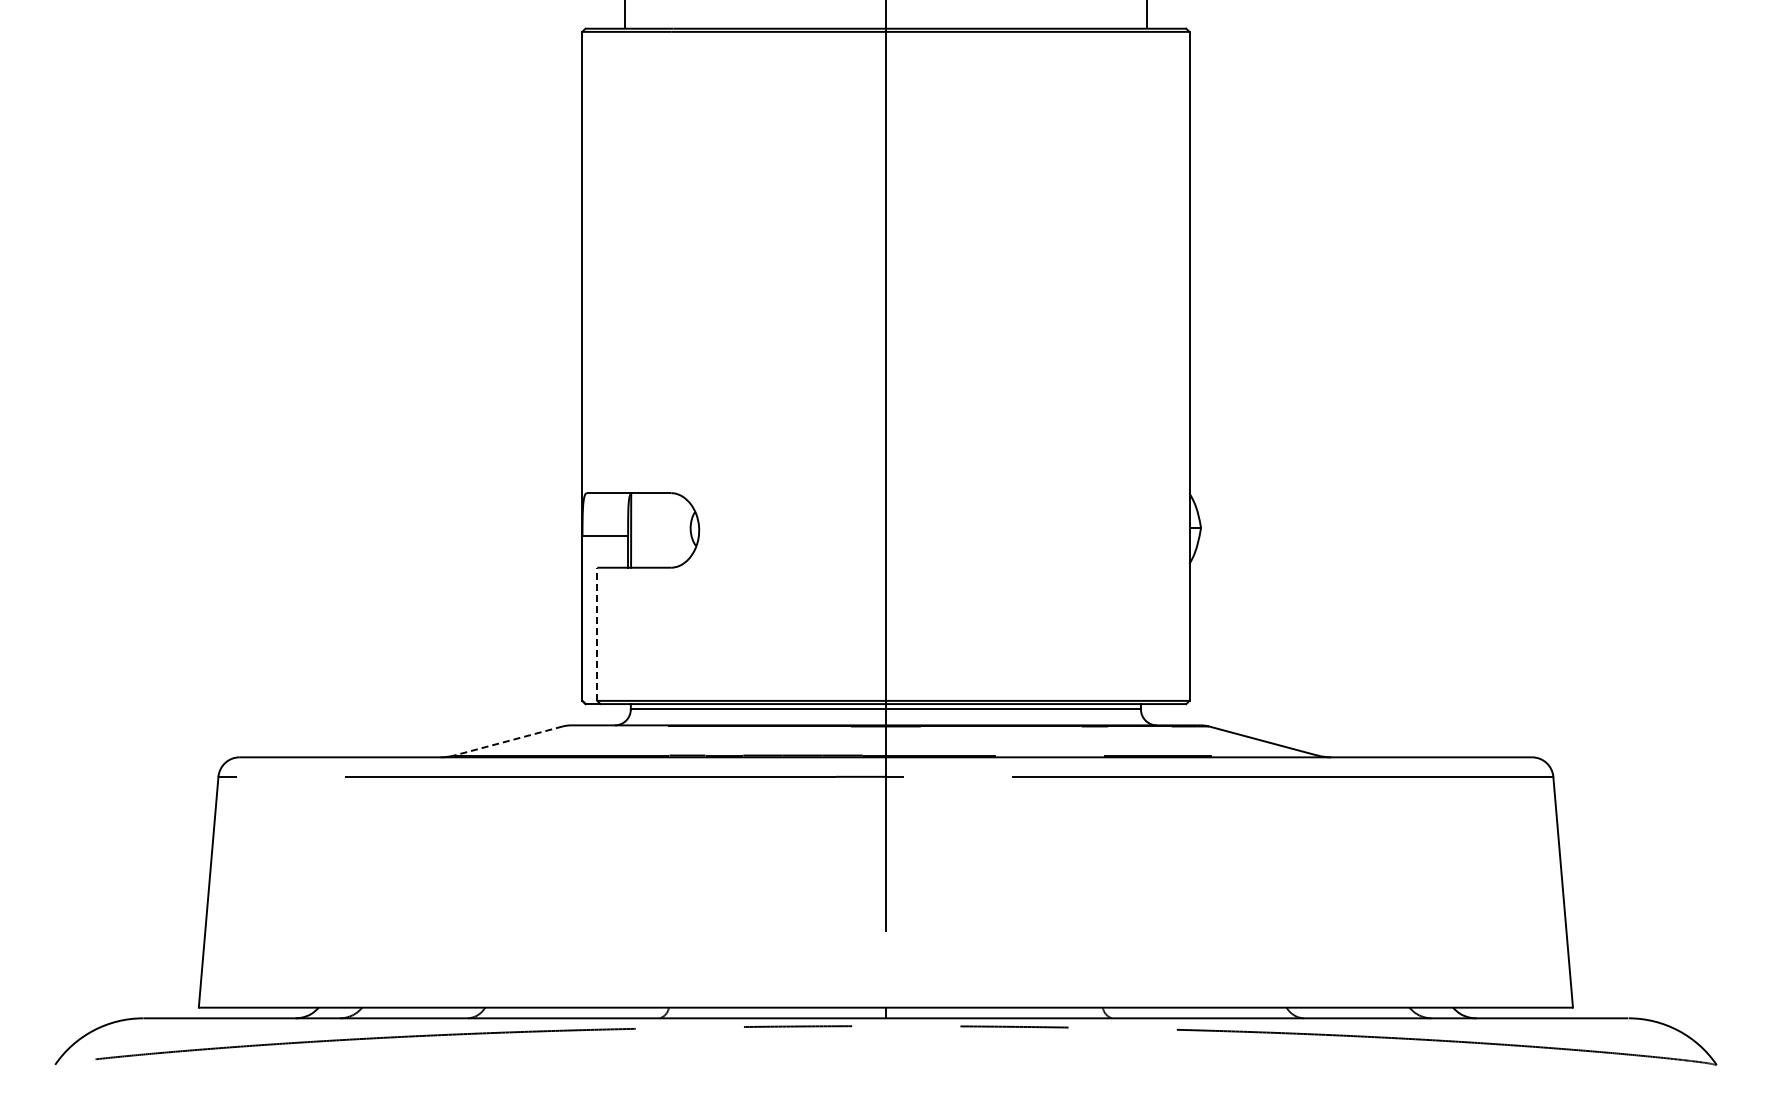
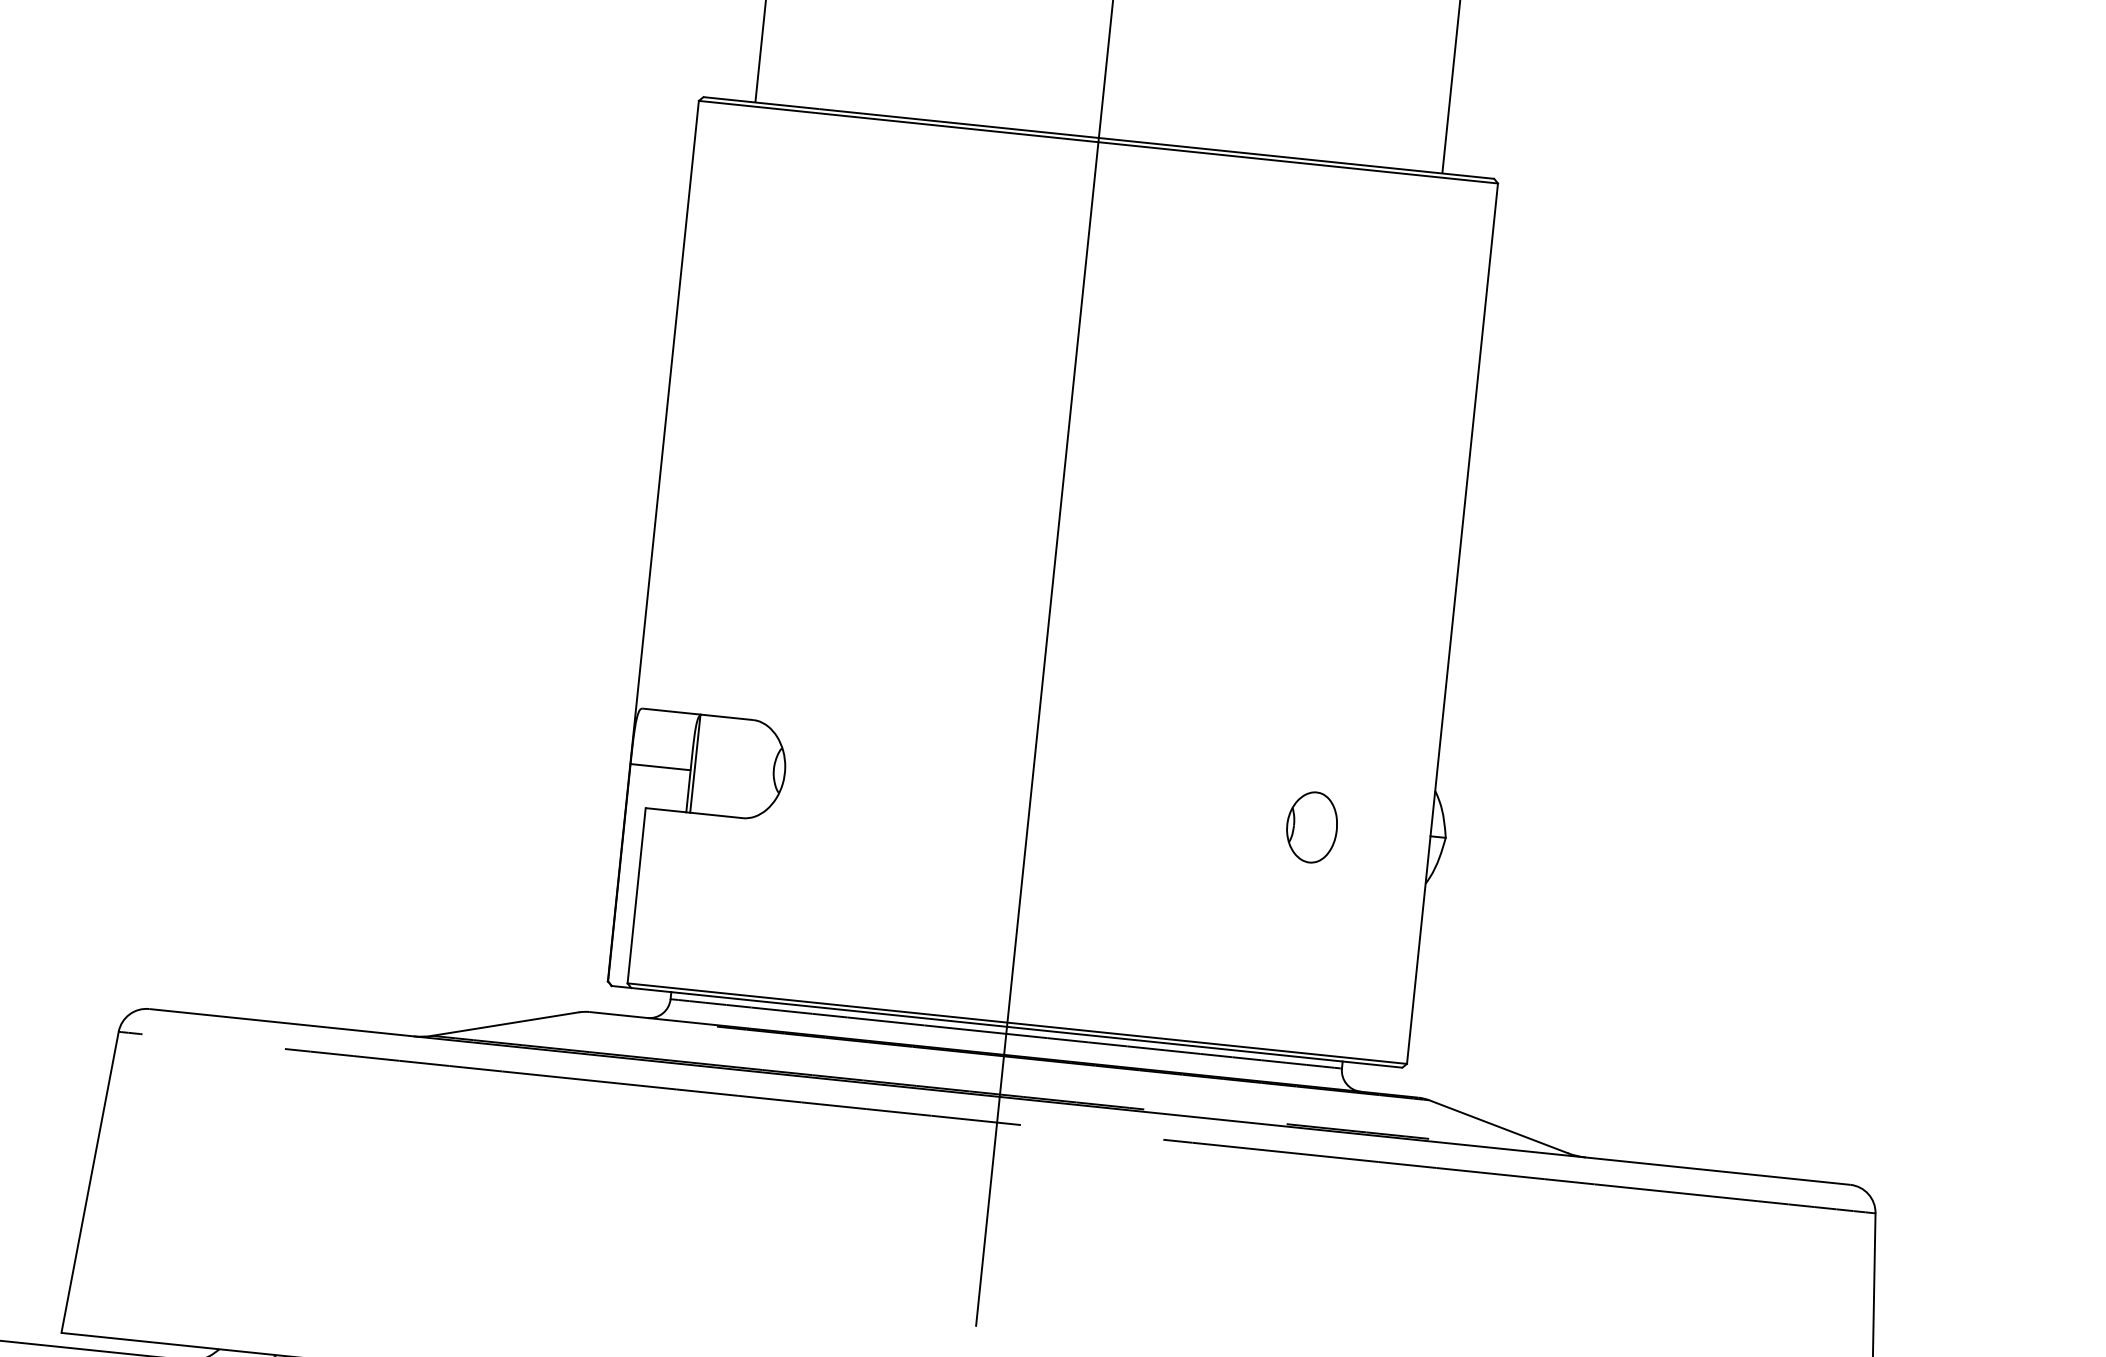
part: (1099, 529) -> (1311, 826), added
line: (597, 634) -> (636, 896), dashed -> solid
line: (508, 741) -> (505, 1024), dashed -> solid

